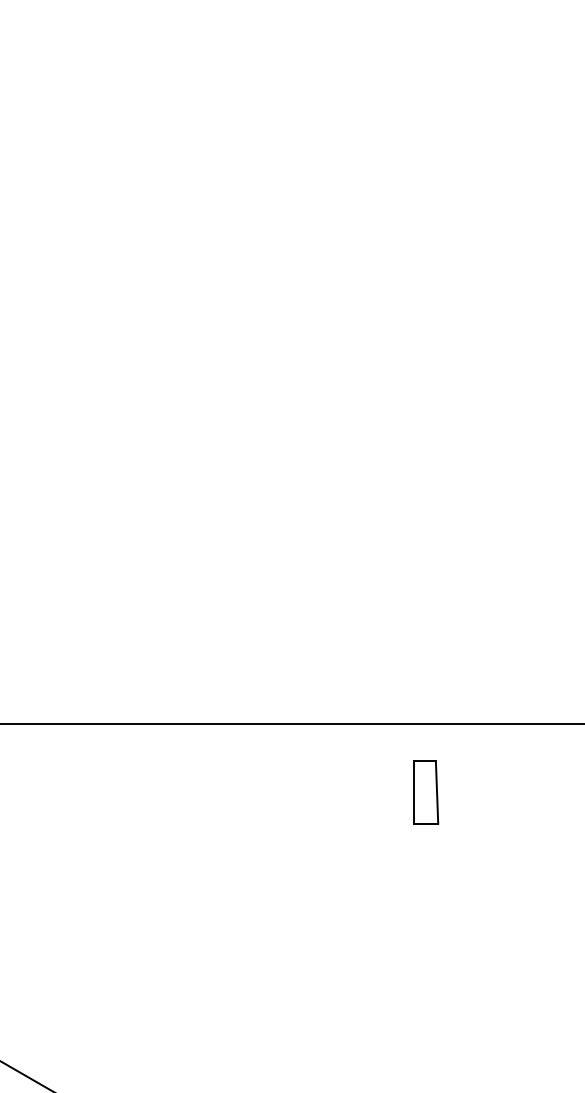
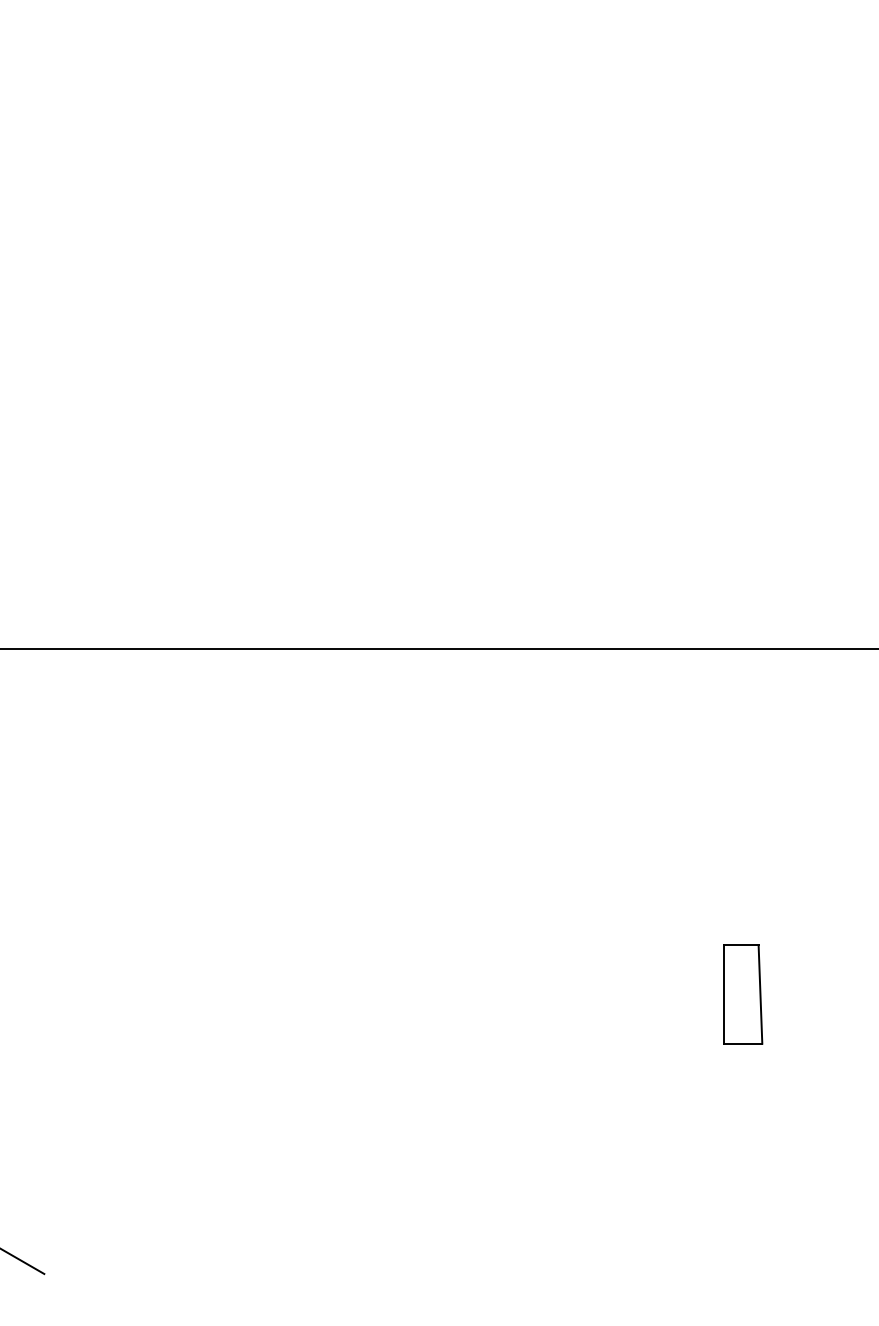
part: (426, 792) -> (743, 994), moved

